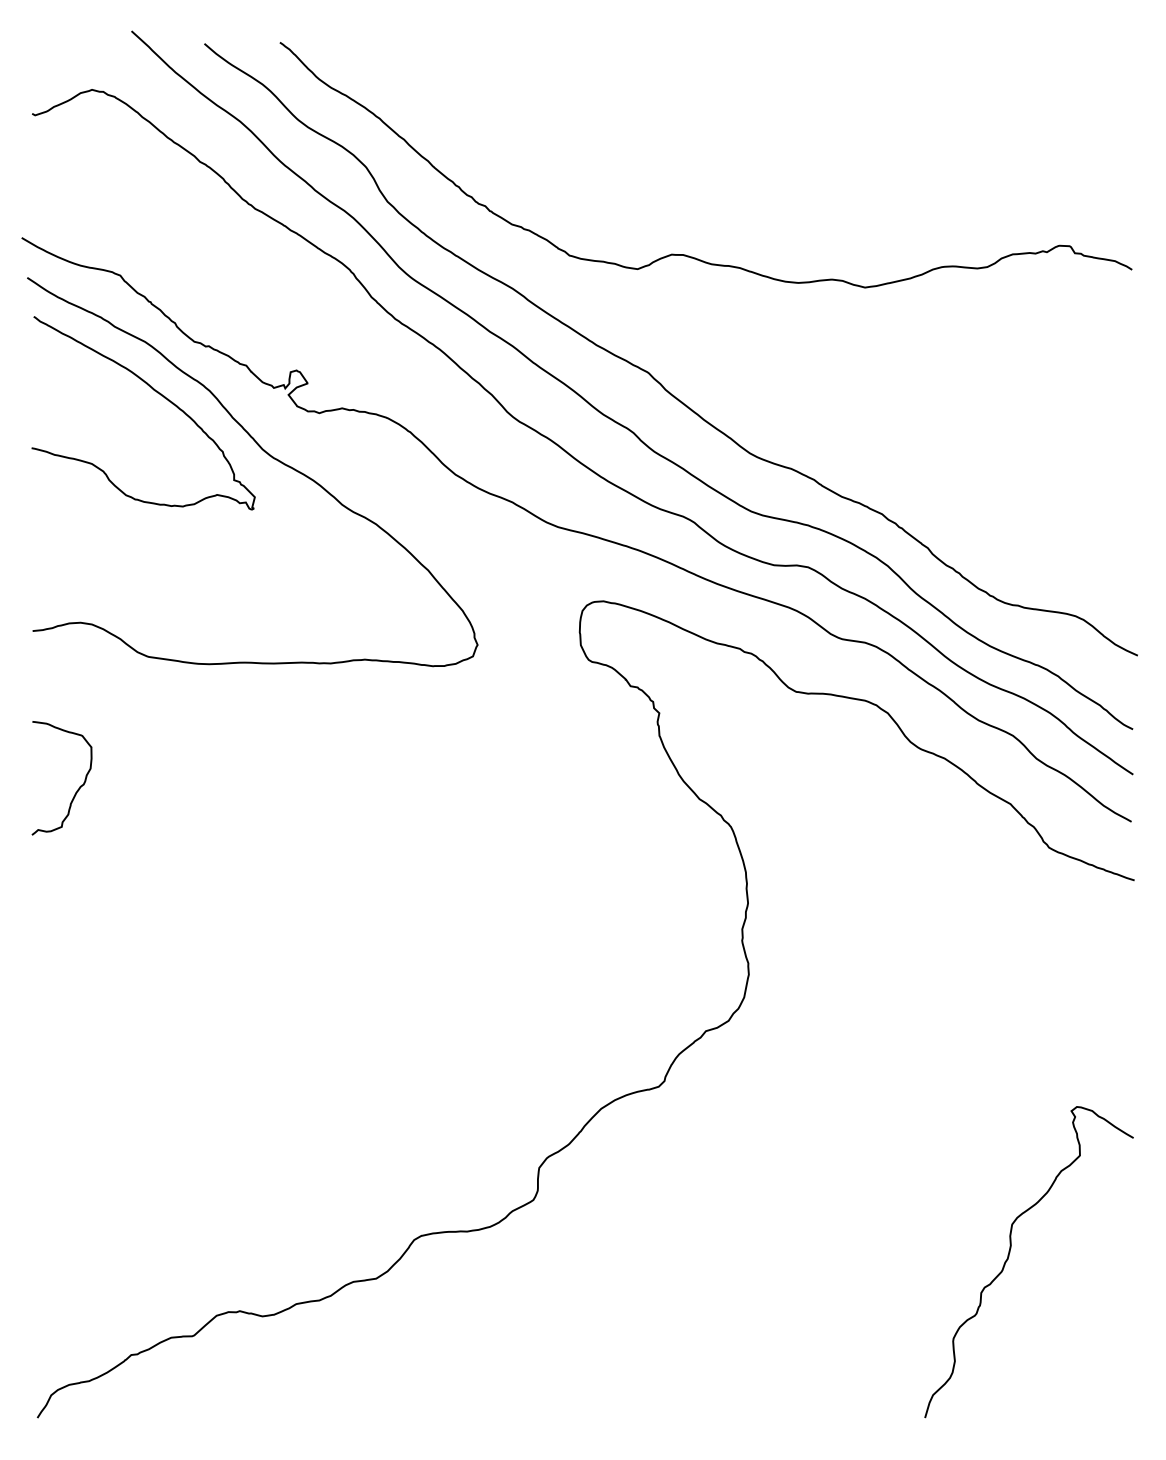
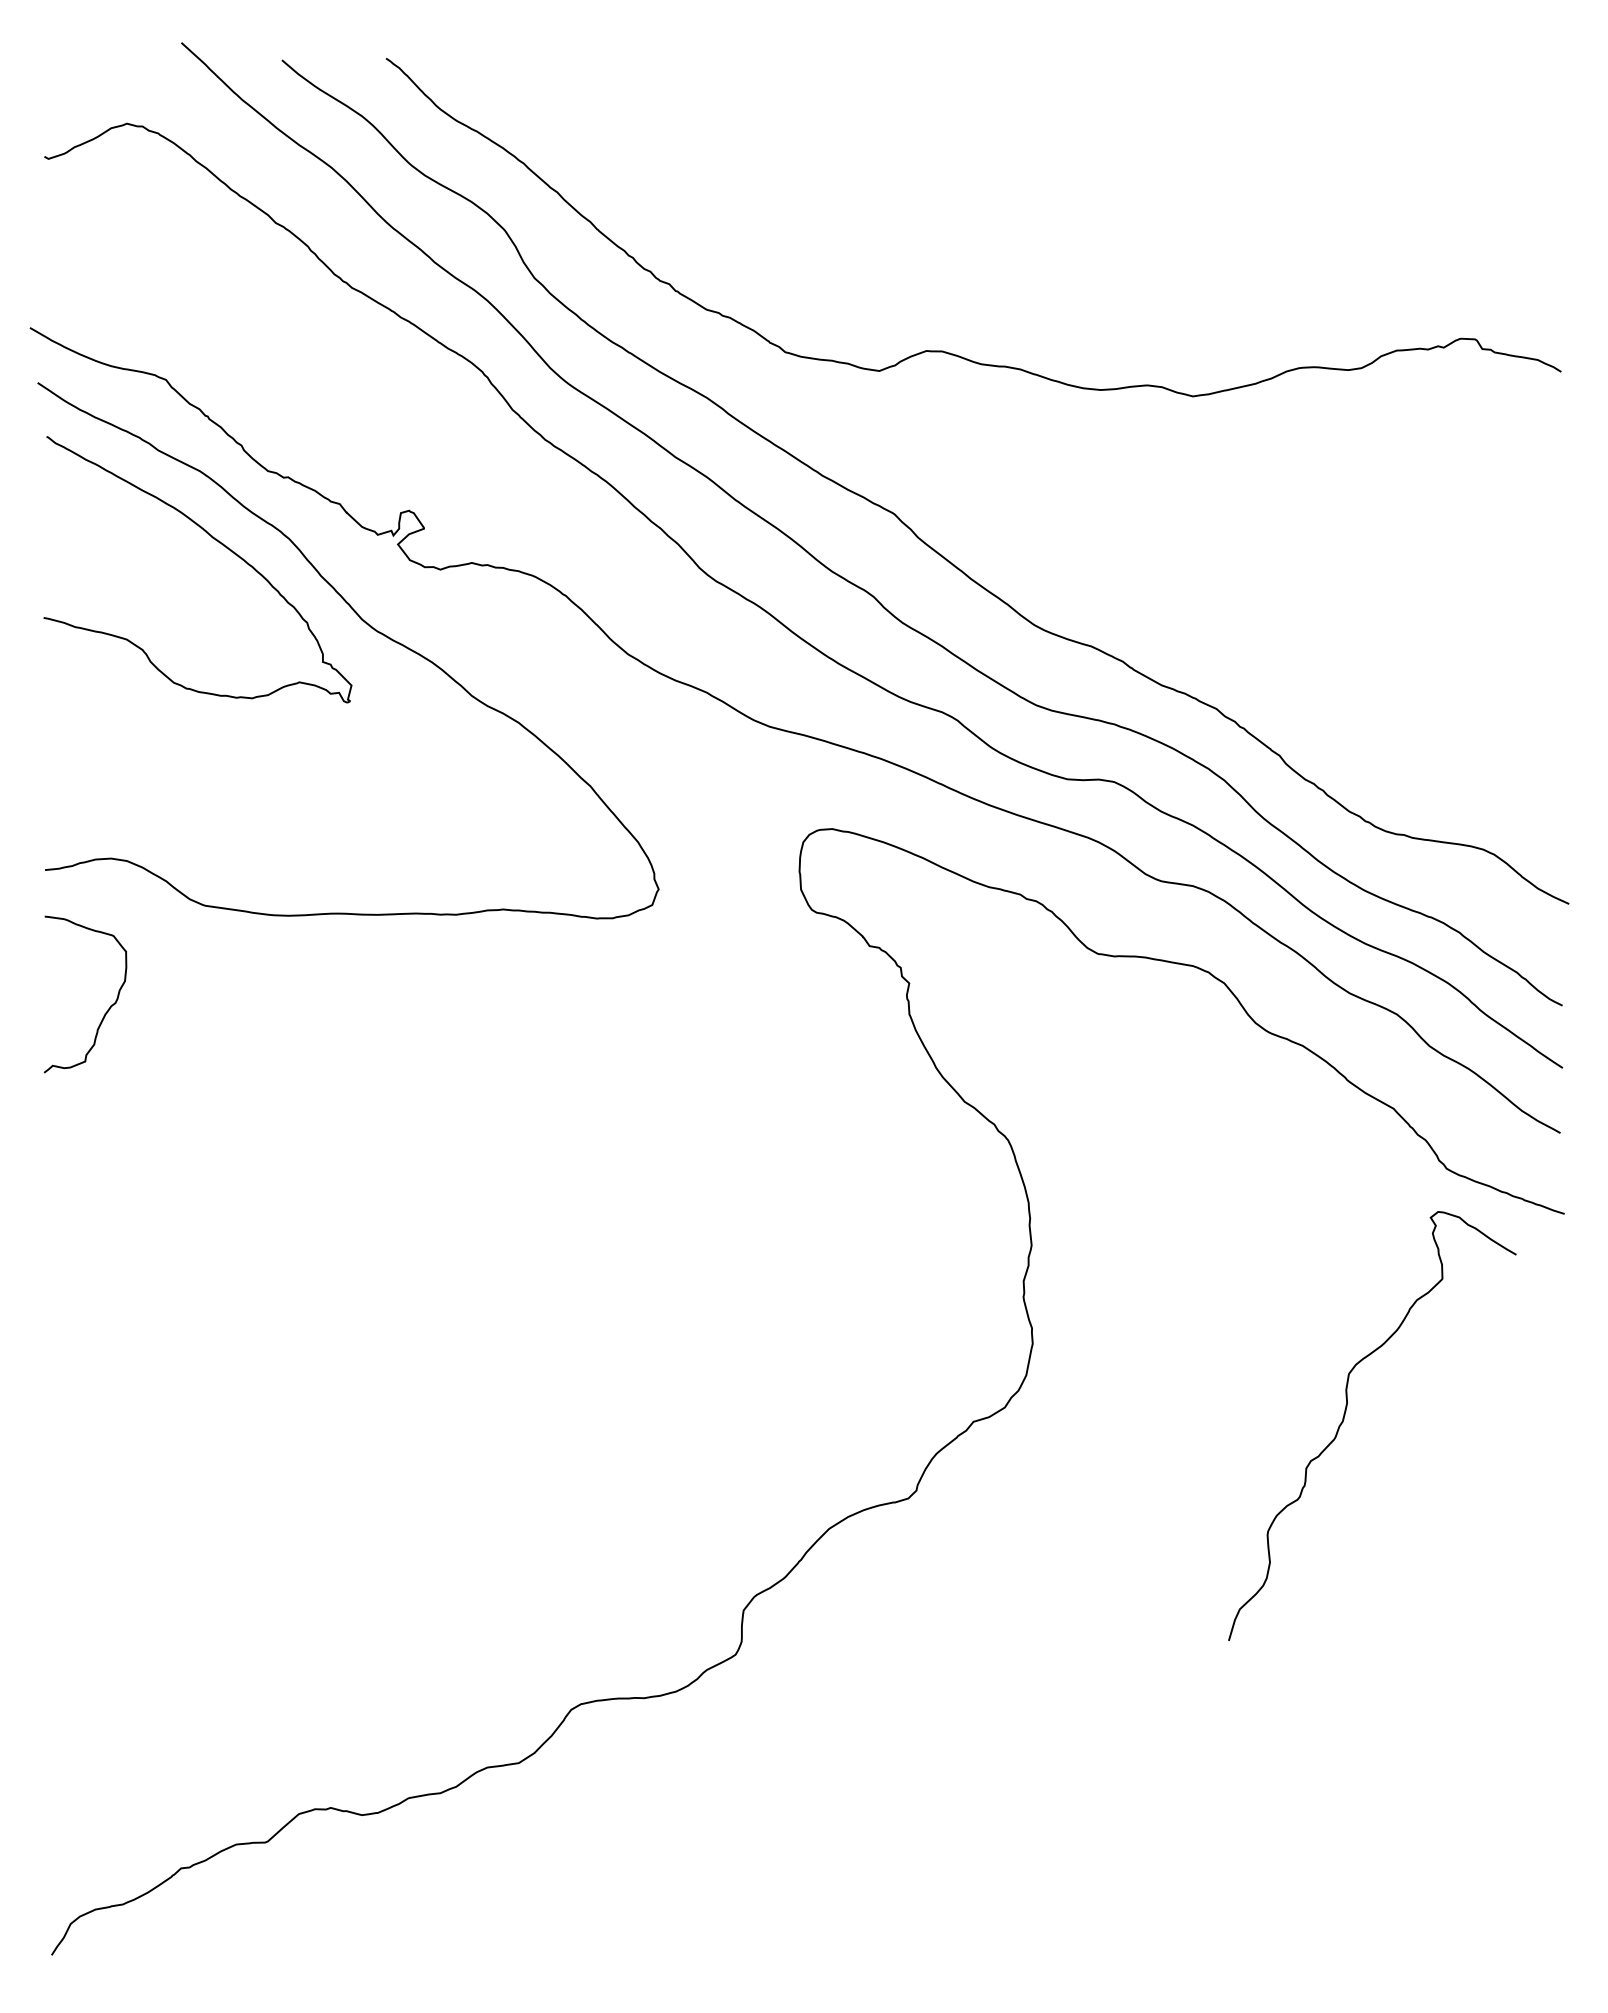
curve: (76, 790) -> (105, 1011), moved
curve: (1009, 1256) -> (1345, 1418), moved

